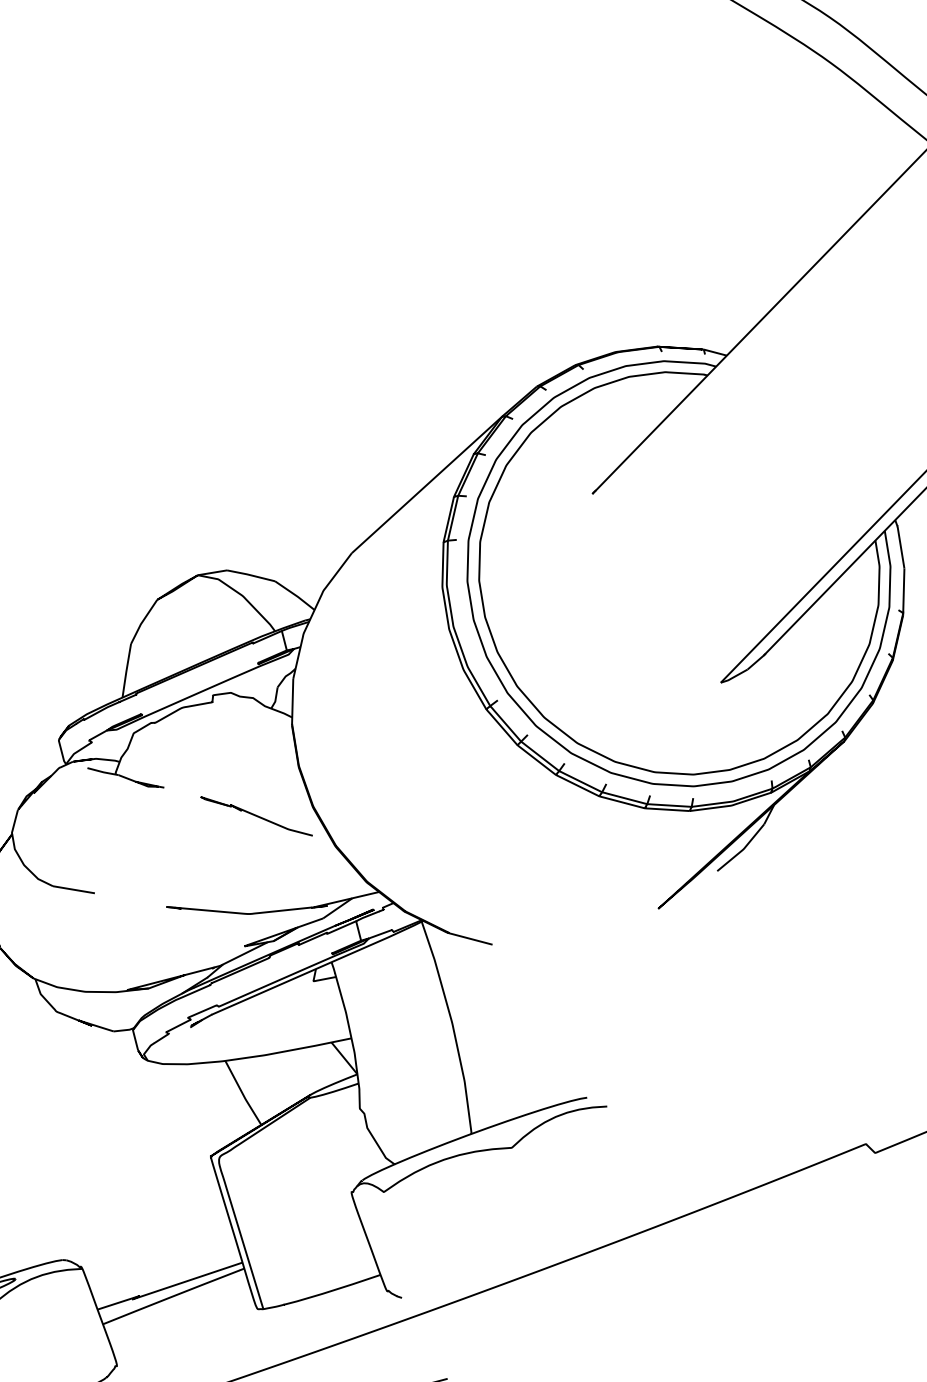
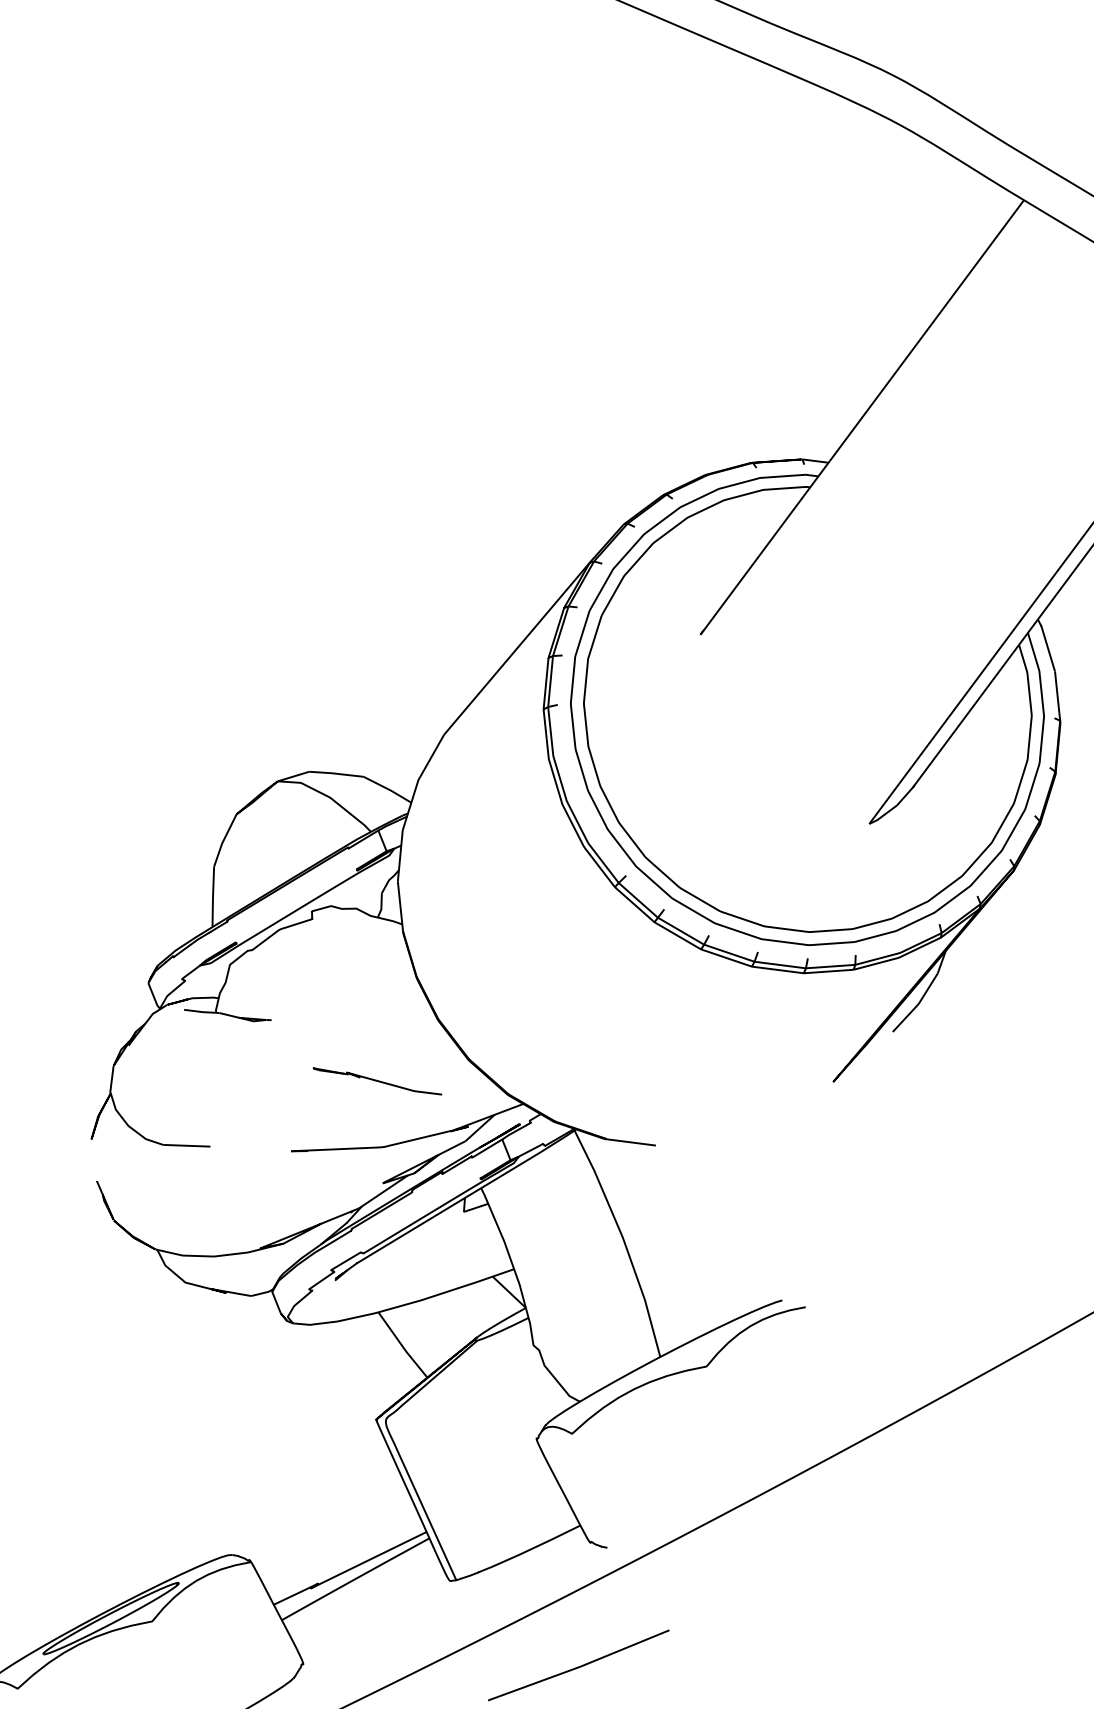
part: (256, 816) -> (377, 1081), moved

